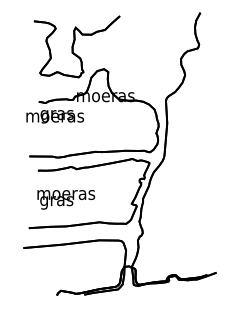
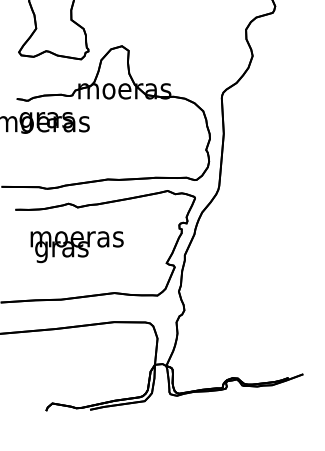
text: (66, 199) -> (77, 246), moved

